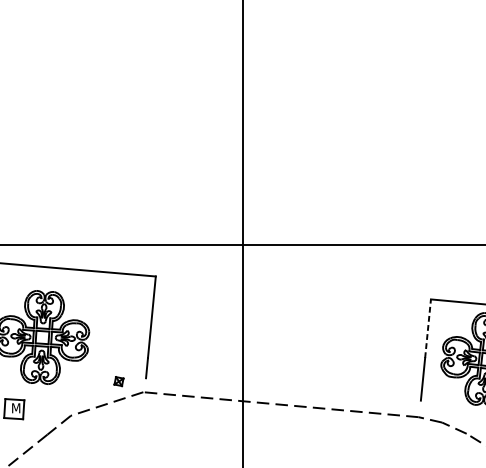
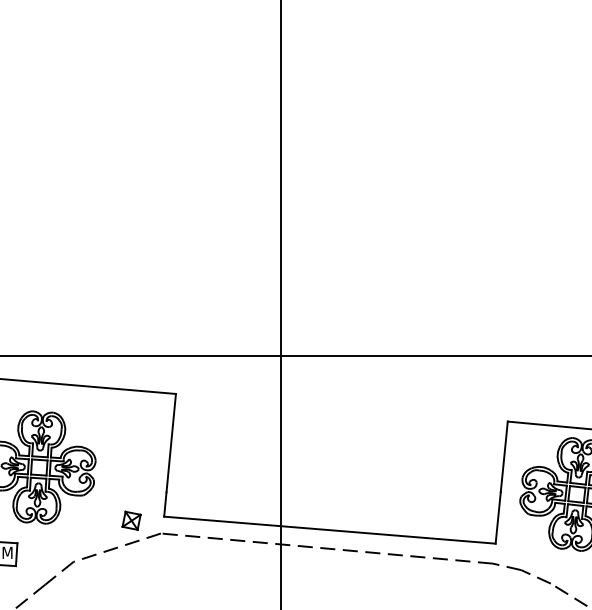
line: (428, 328) -> (504, 456), dashed -> solid
part: (118, 381) -> (131, 520), size x1.67
line: (283, 388) -> (329, 529), added

